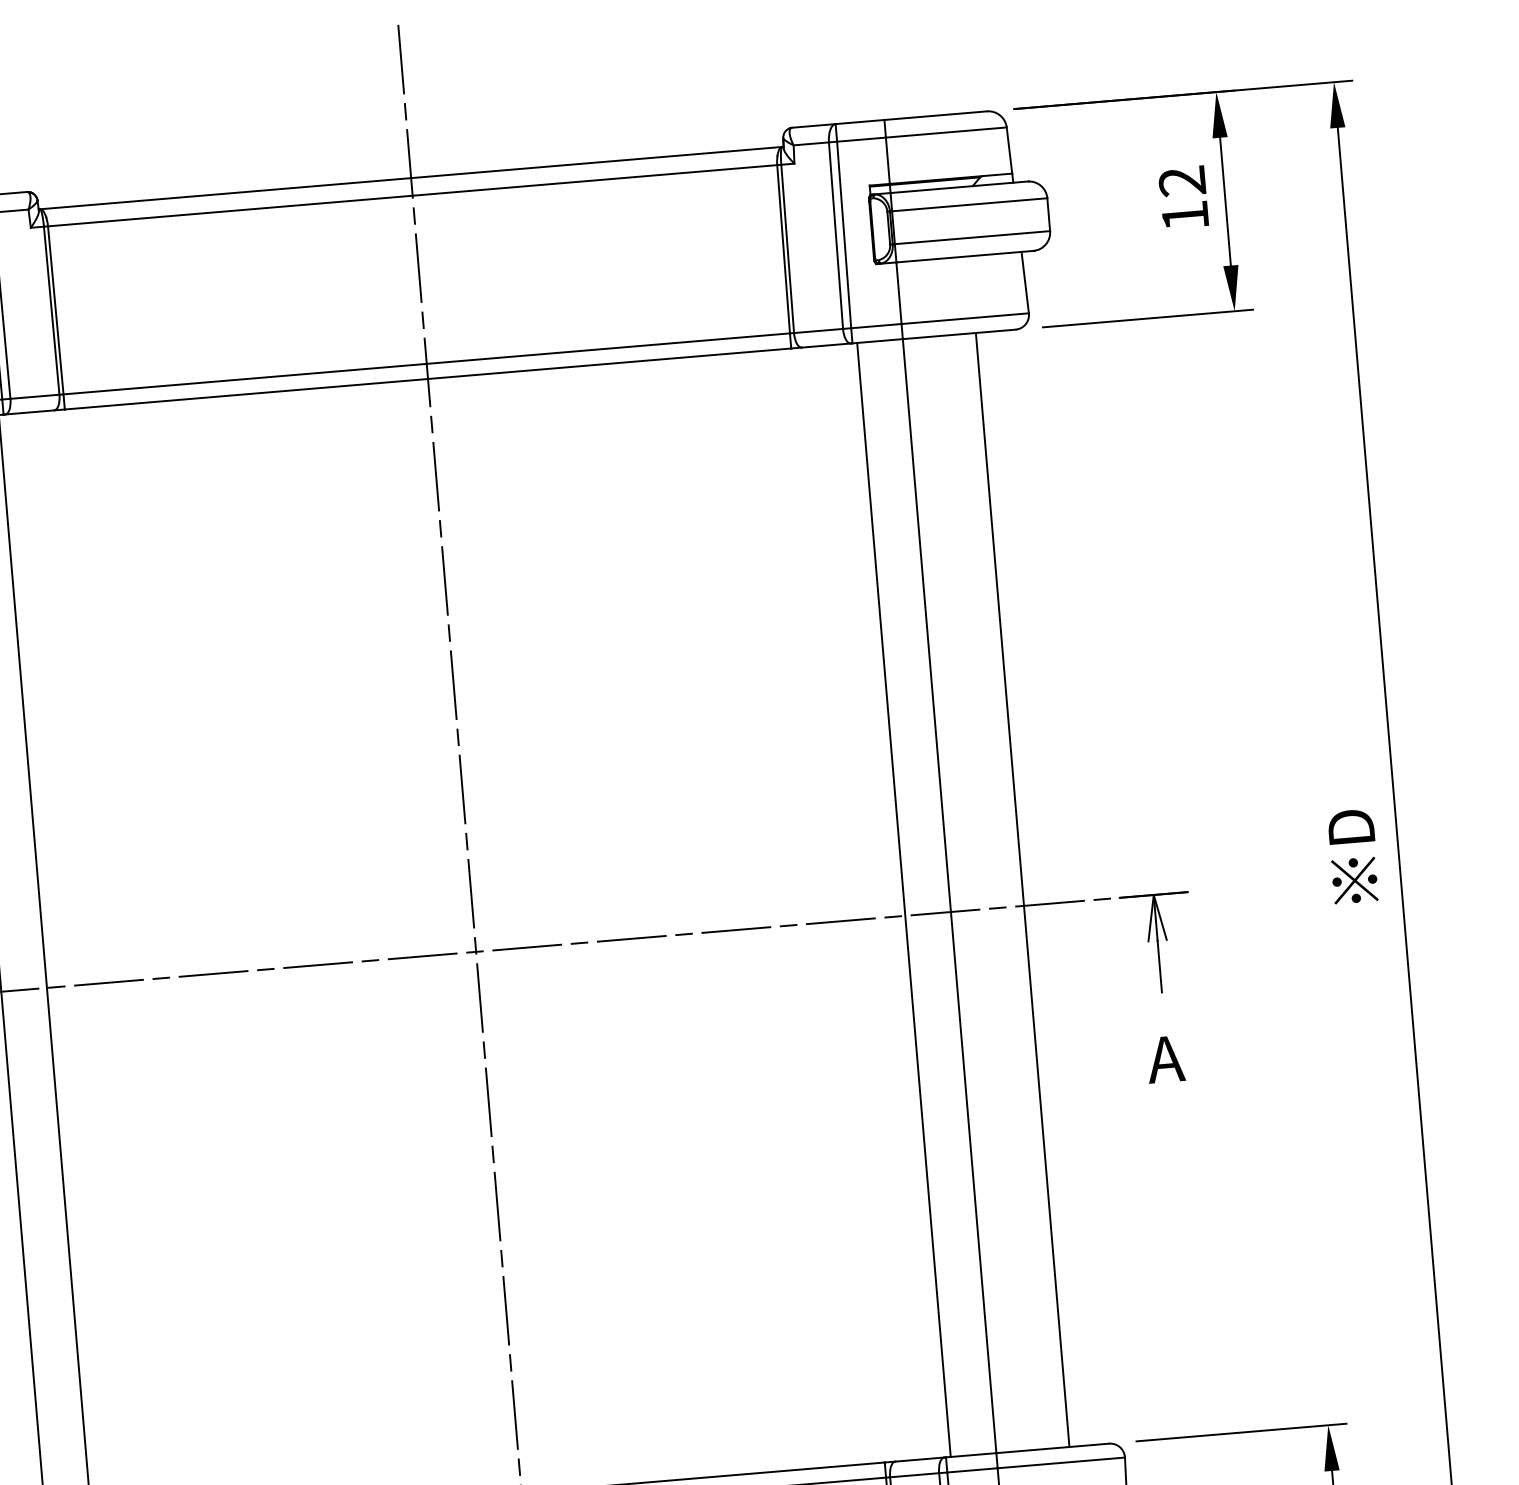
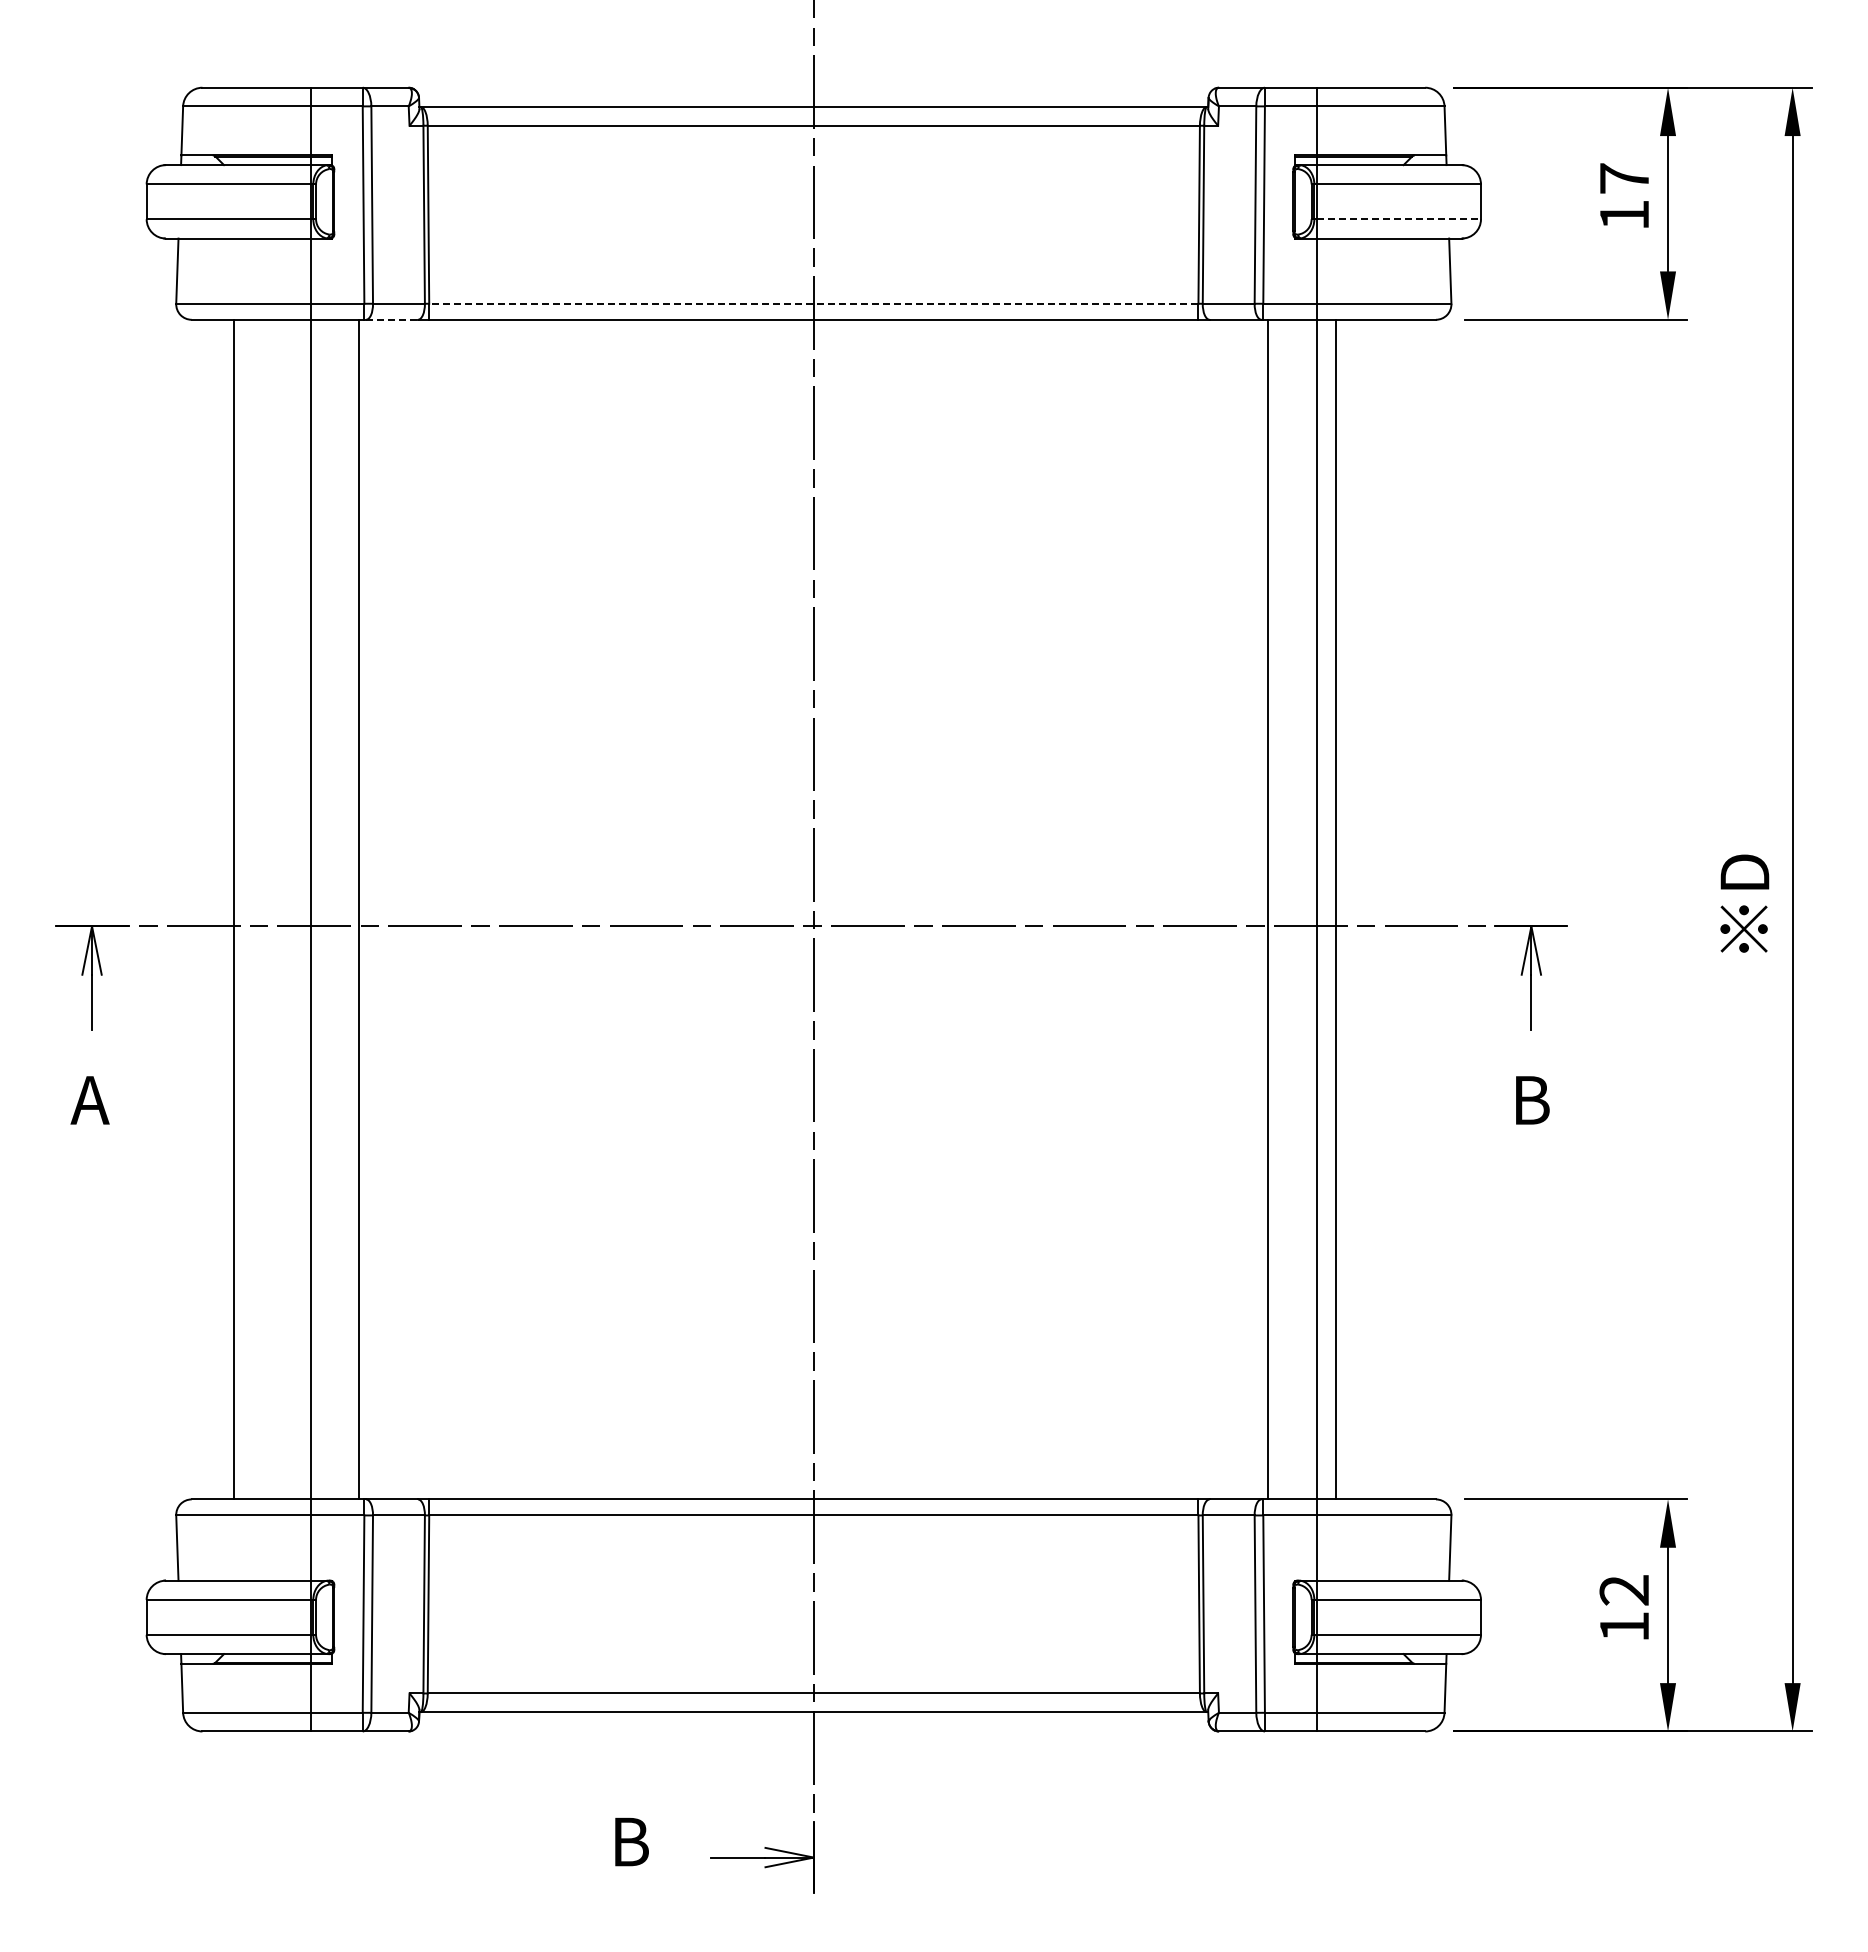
text: (1181, 181) -> (1623, 178), 12 -> 17
line: (973, 237) -> (1399, 219), solid -> dashed
line: (426, 363) -> (813, 303), solid -> dashed
line: (30, 412) -> (392, 319), solid -> dashed
line: (1022, 889) -> (1335, 909), moved
text: (1165, 1059) -> (1529, 1100), A -> B

